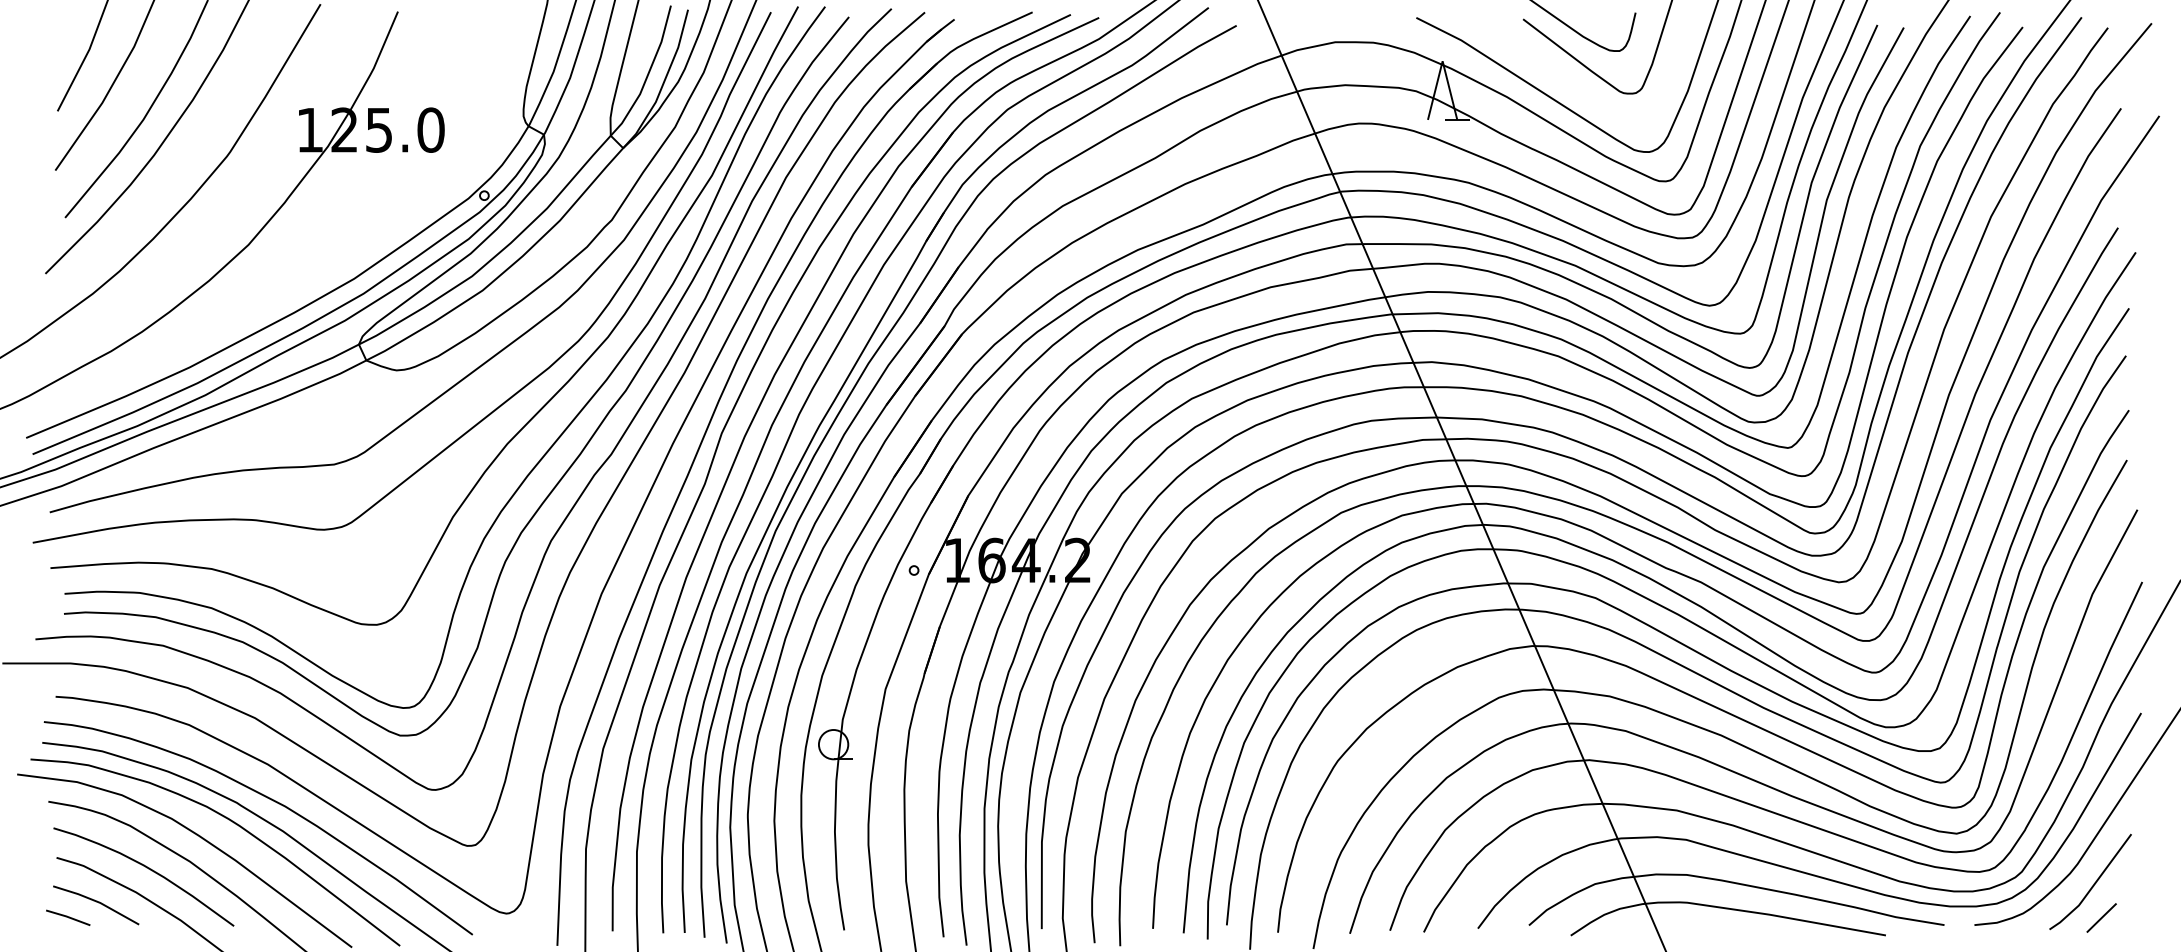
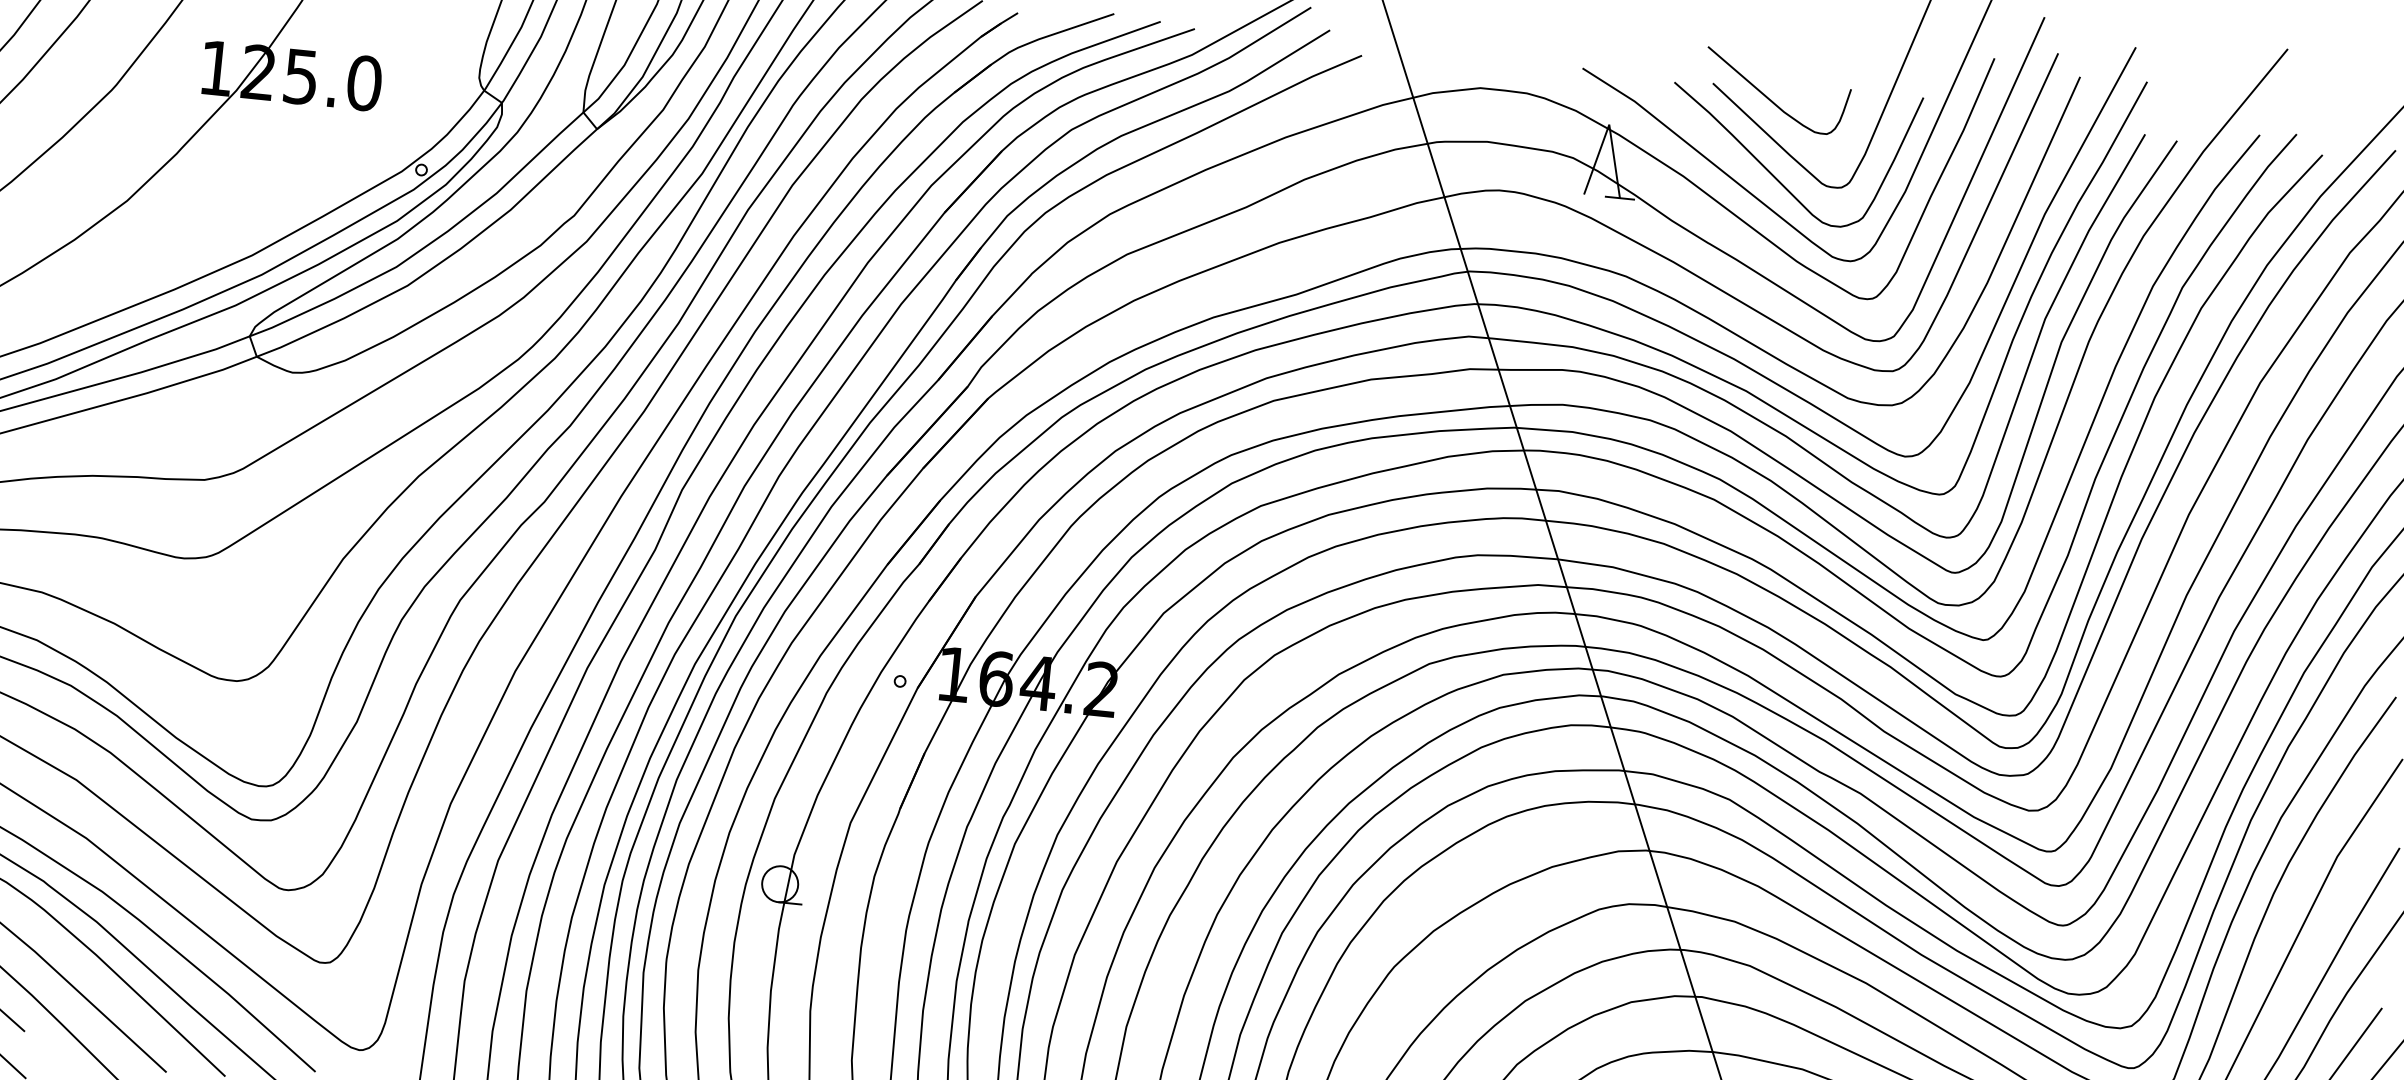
curve: (1579, 87) -> (1773, 173), added

